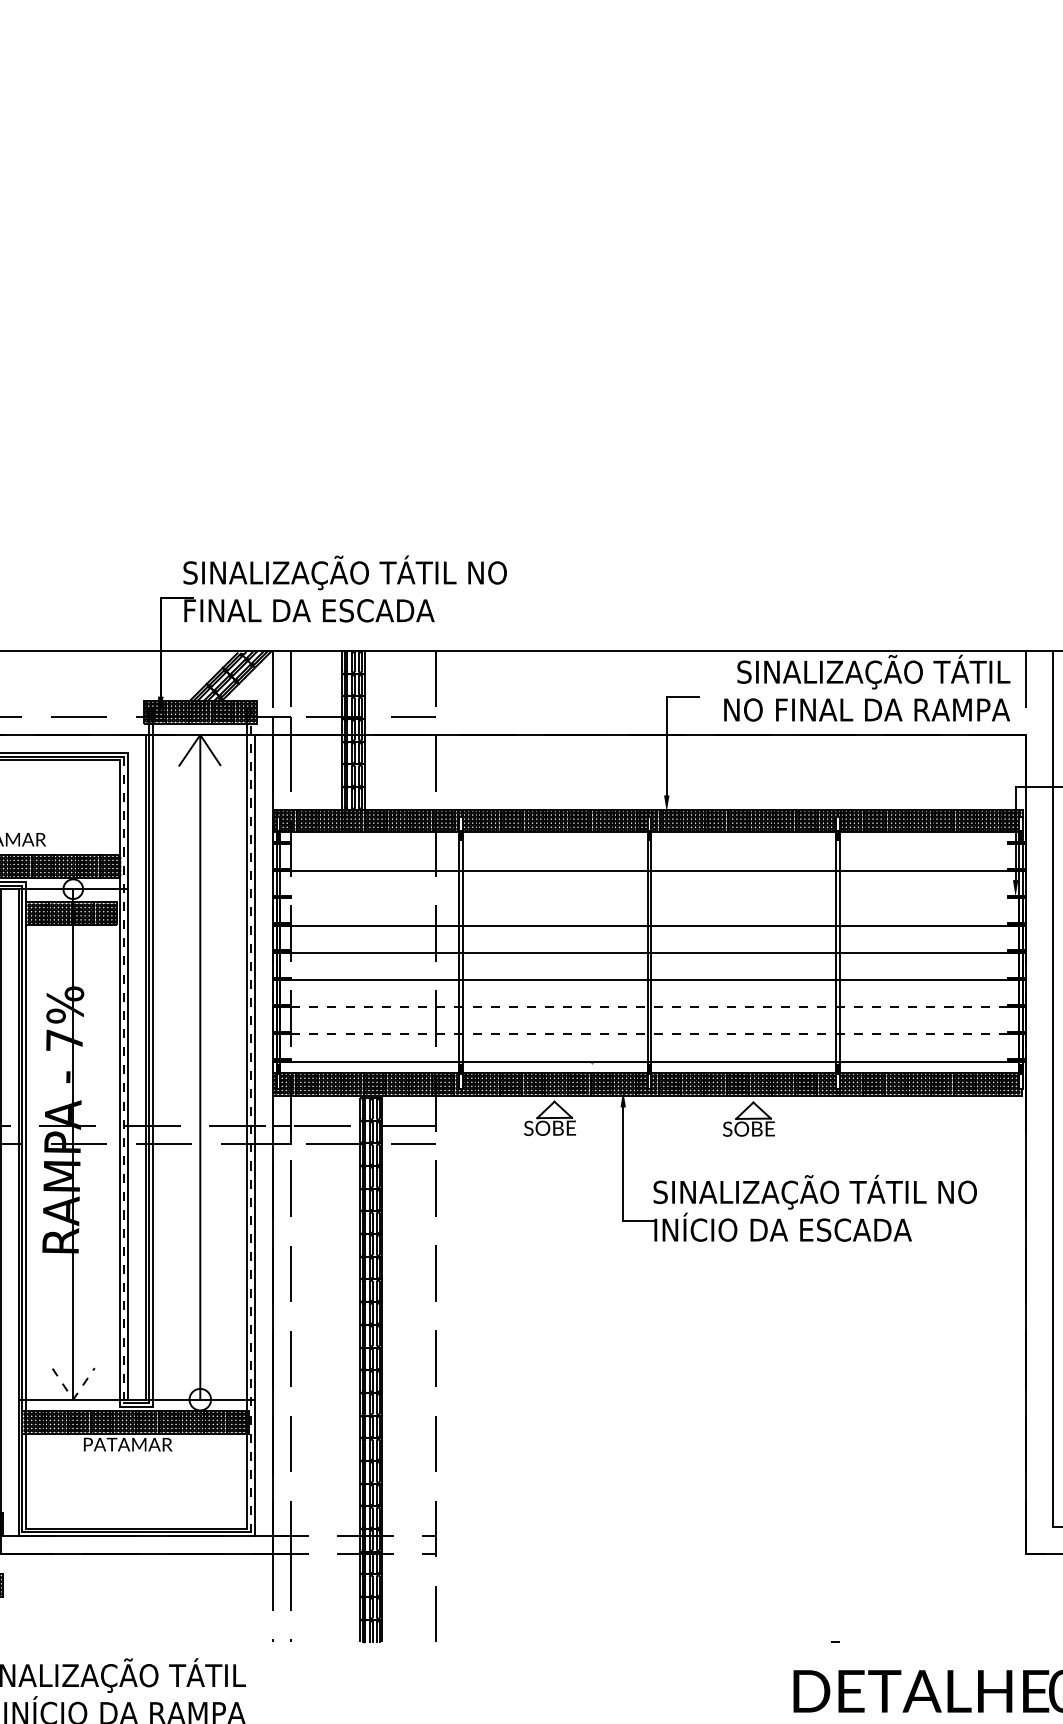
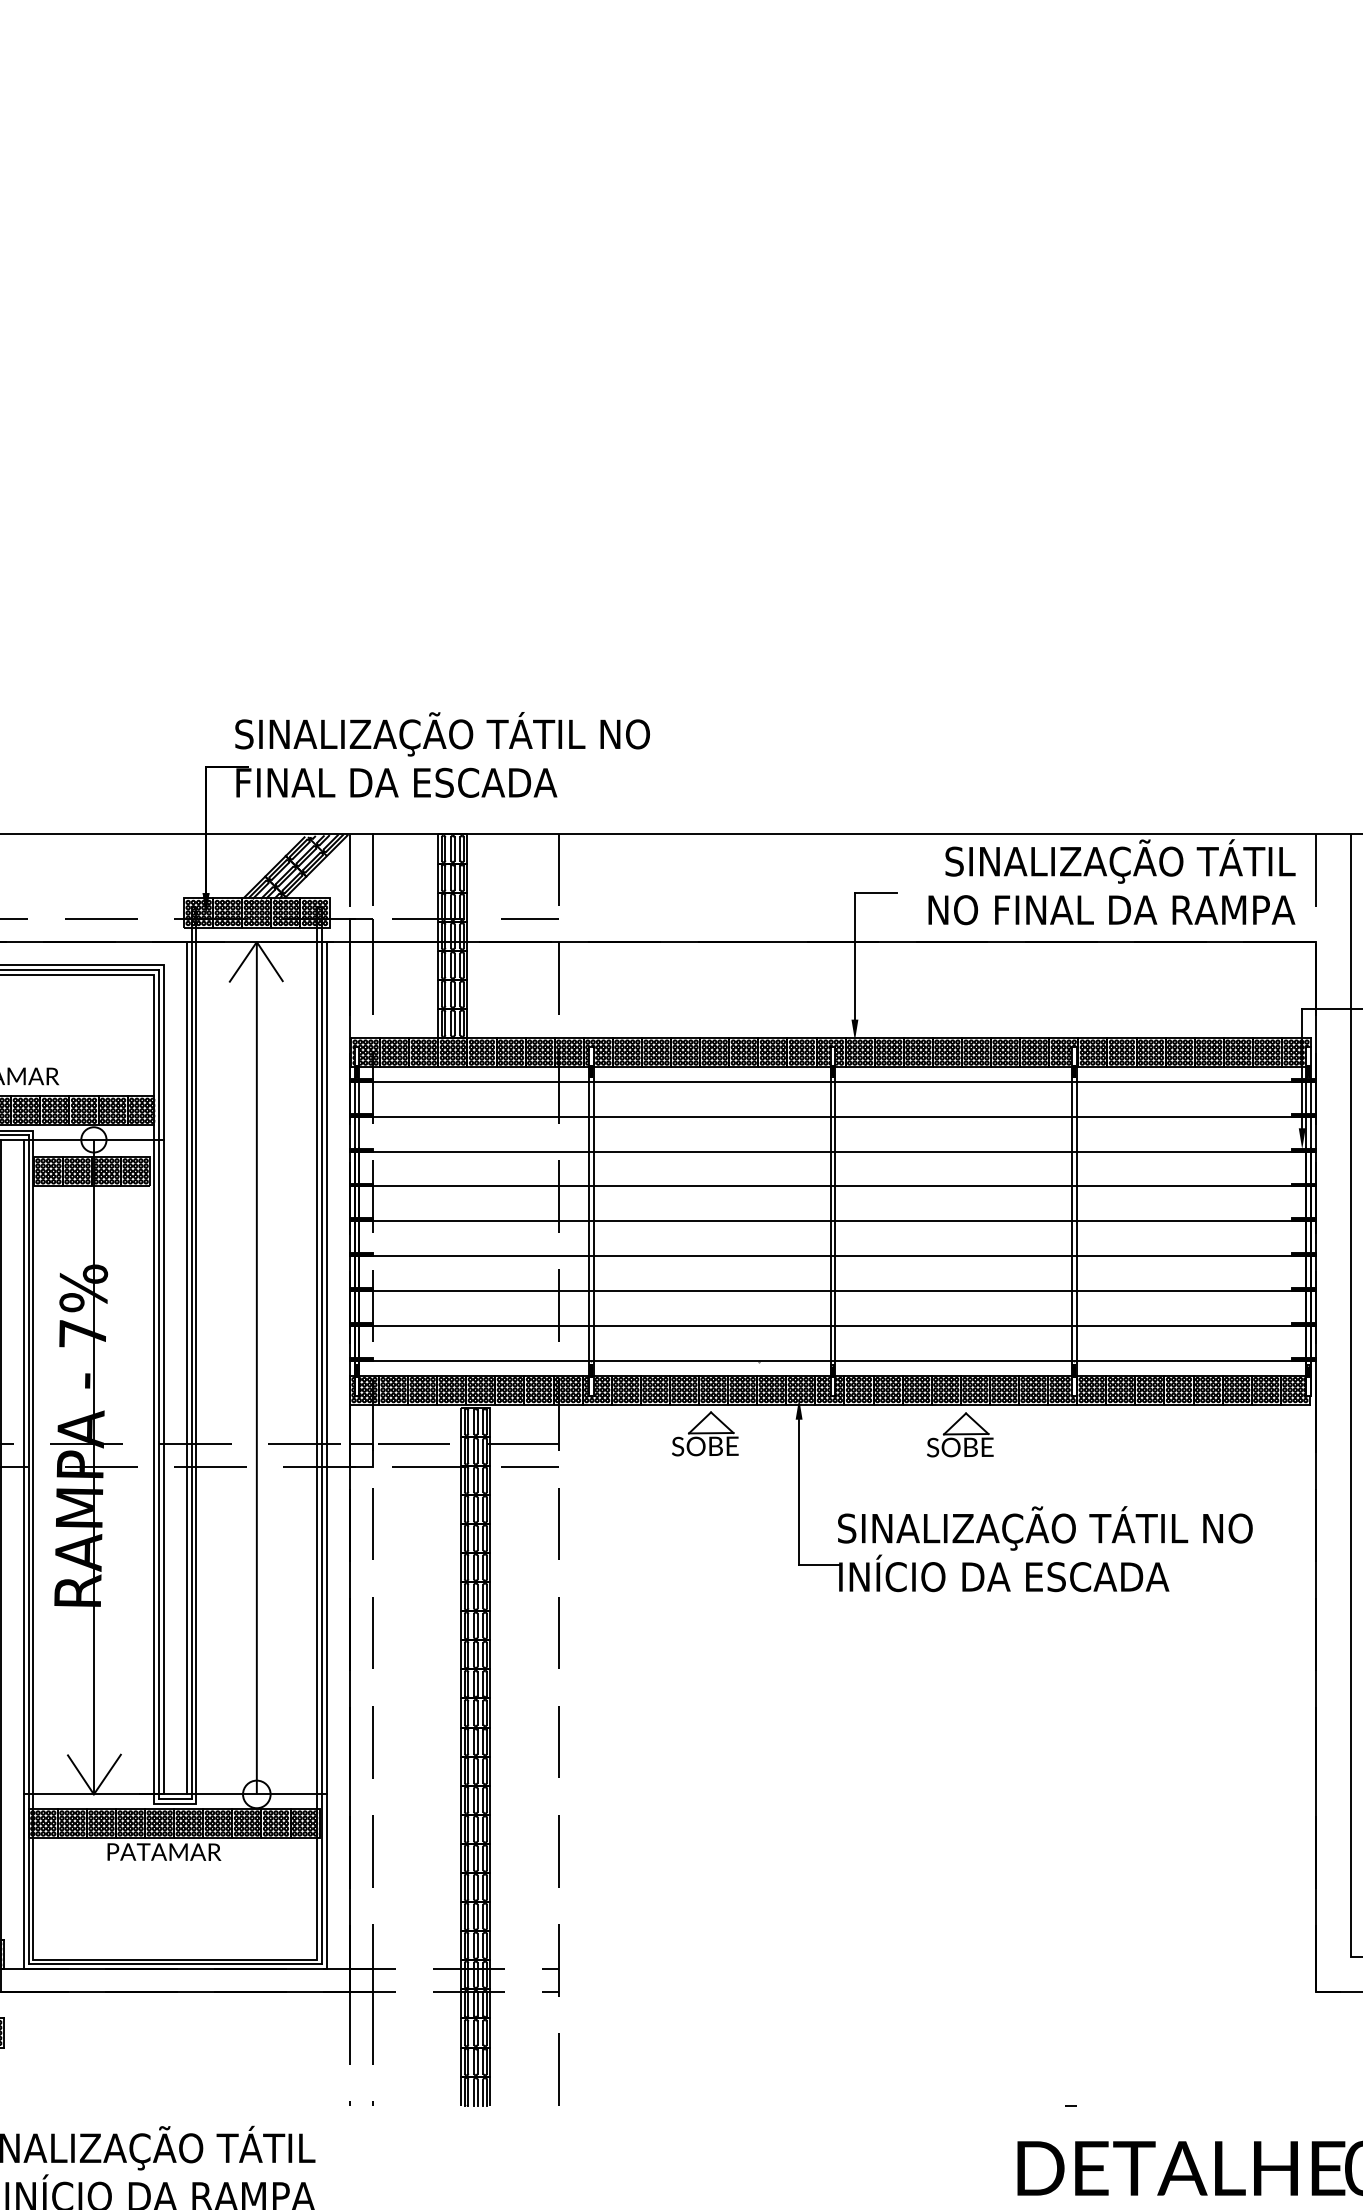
line: (649, 843) -> (832, 1081), added
line: (649, 898) -> (832, 1151), added
line: (649, 1007) -> (832, 1291), dashed -> solid
line: (649, 1034) -> (832, 1326), dashed -> solid
line: (124, 1079) -> (159, 1384), dashed -> solid
line: (251, 1119) -> (322, 1435), dashed -> solid
line: (72, 1399) -> (93, 1794), dashed -> solid

